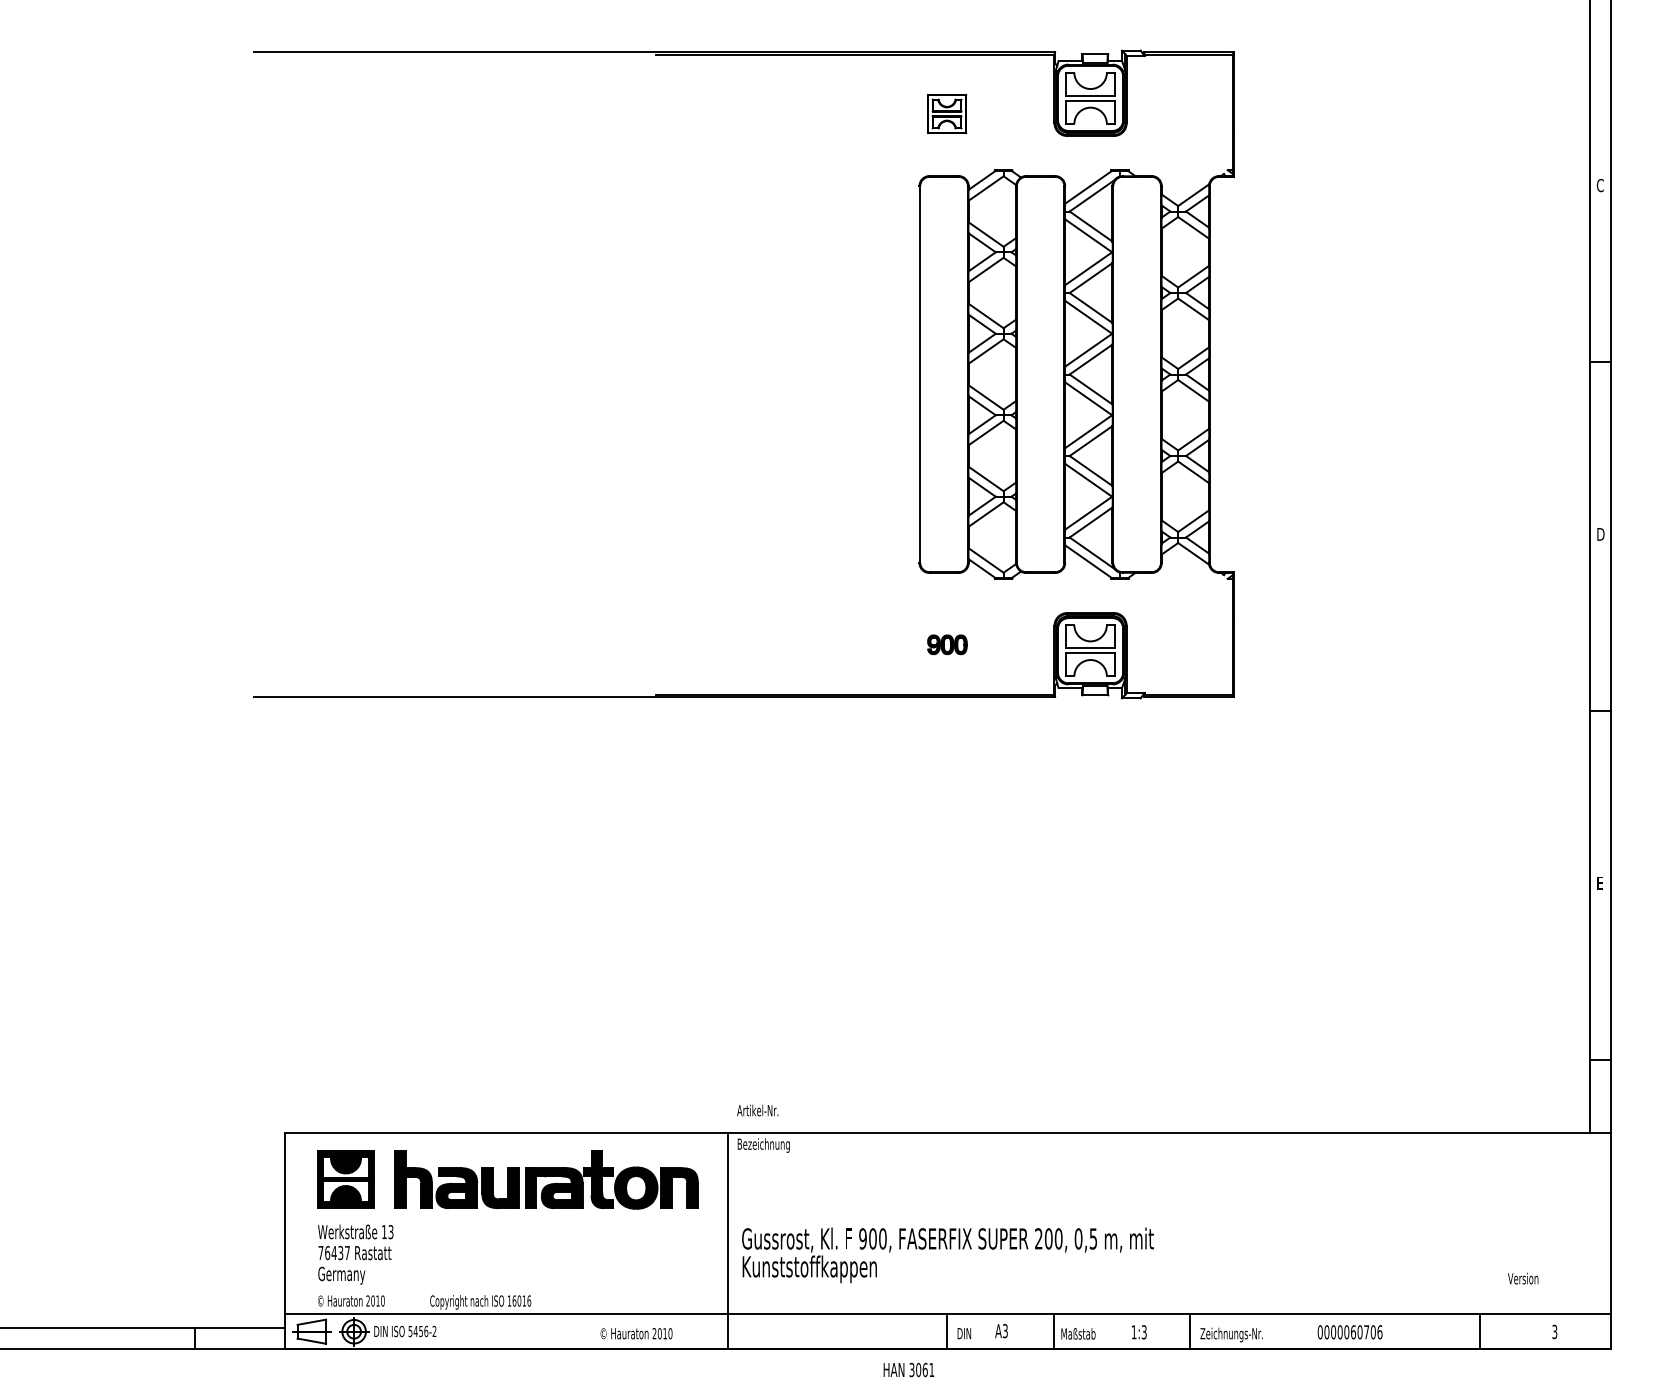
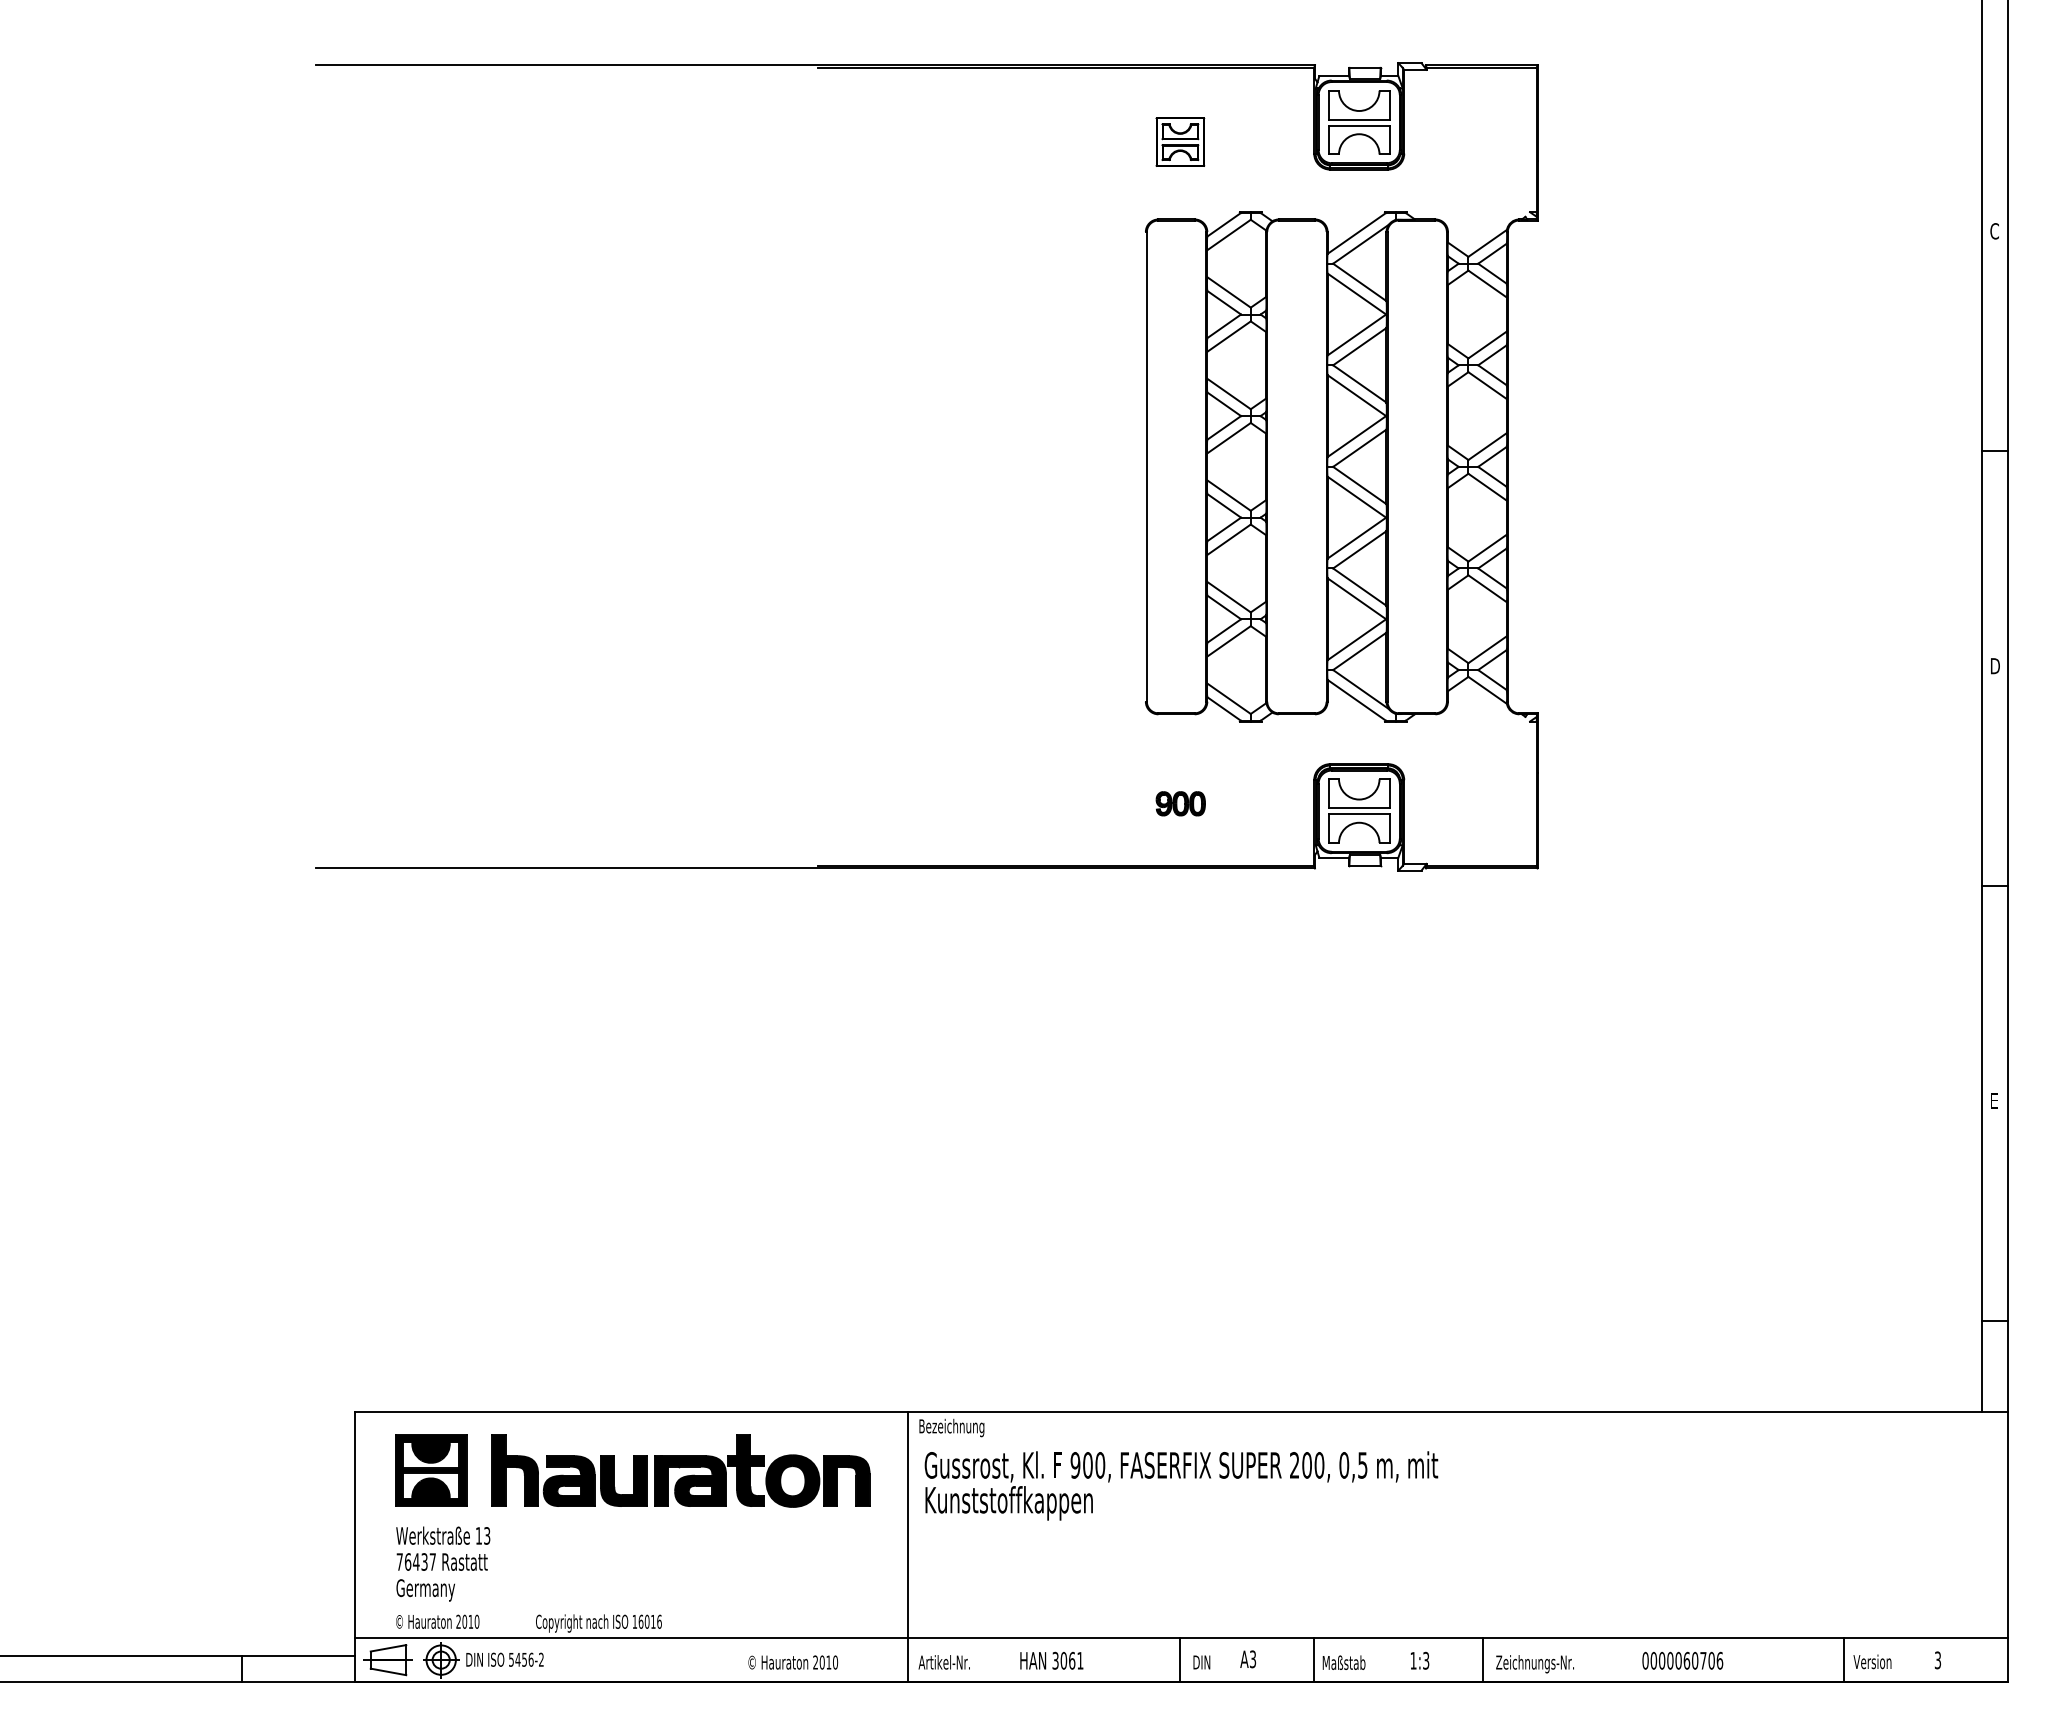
text: (757, 1110) -> (943, 1662), moved
text: (948, 1255) -> (1181, 1485), moved
text: (1523, 1278) -> (1872, 1661), moved
text: (908, 1369) -> (1051, 1660), moved

